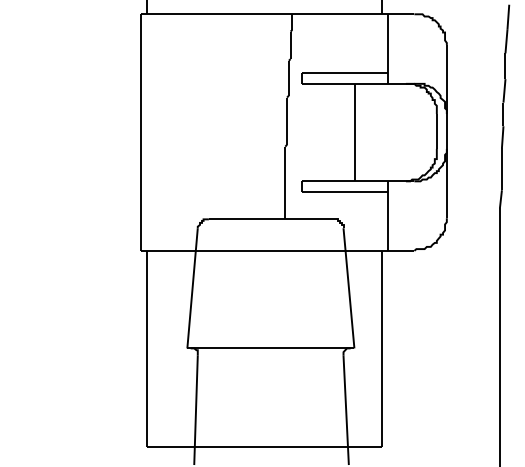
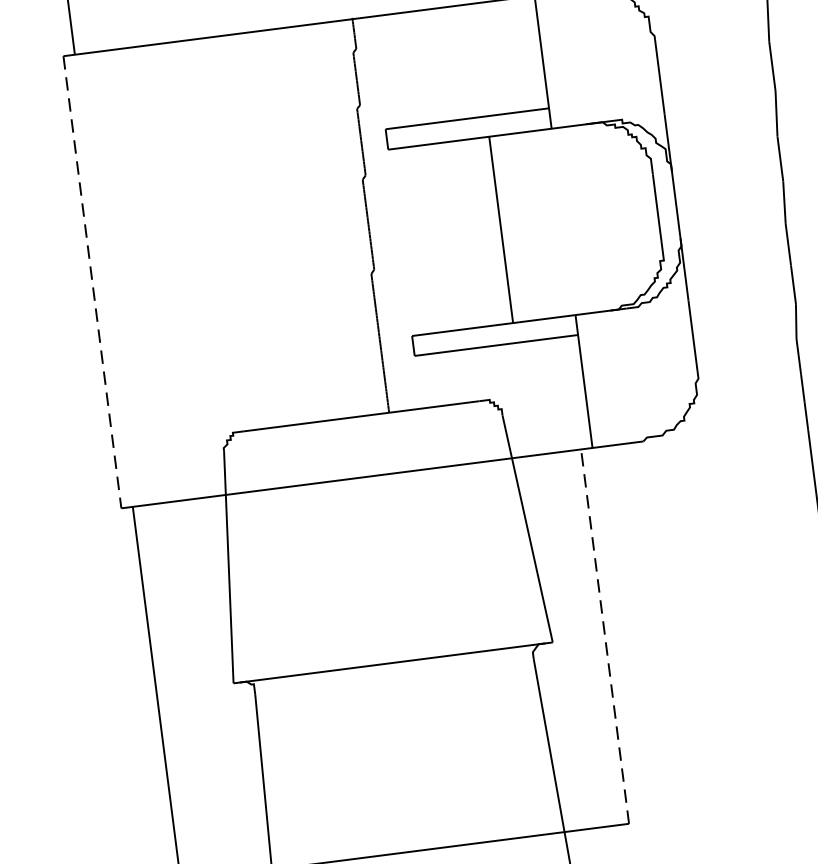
line: (141, 133) -> (93, 283), solid -> dashed
line: (381, 348) -> (604, 635), solid -> dashed

